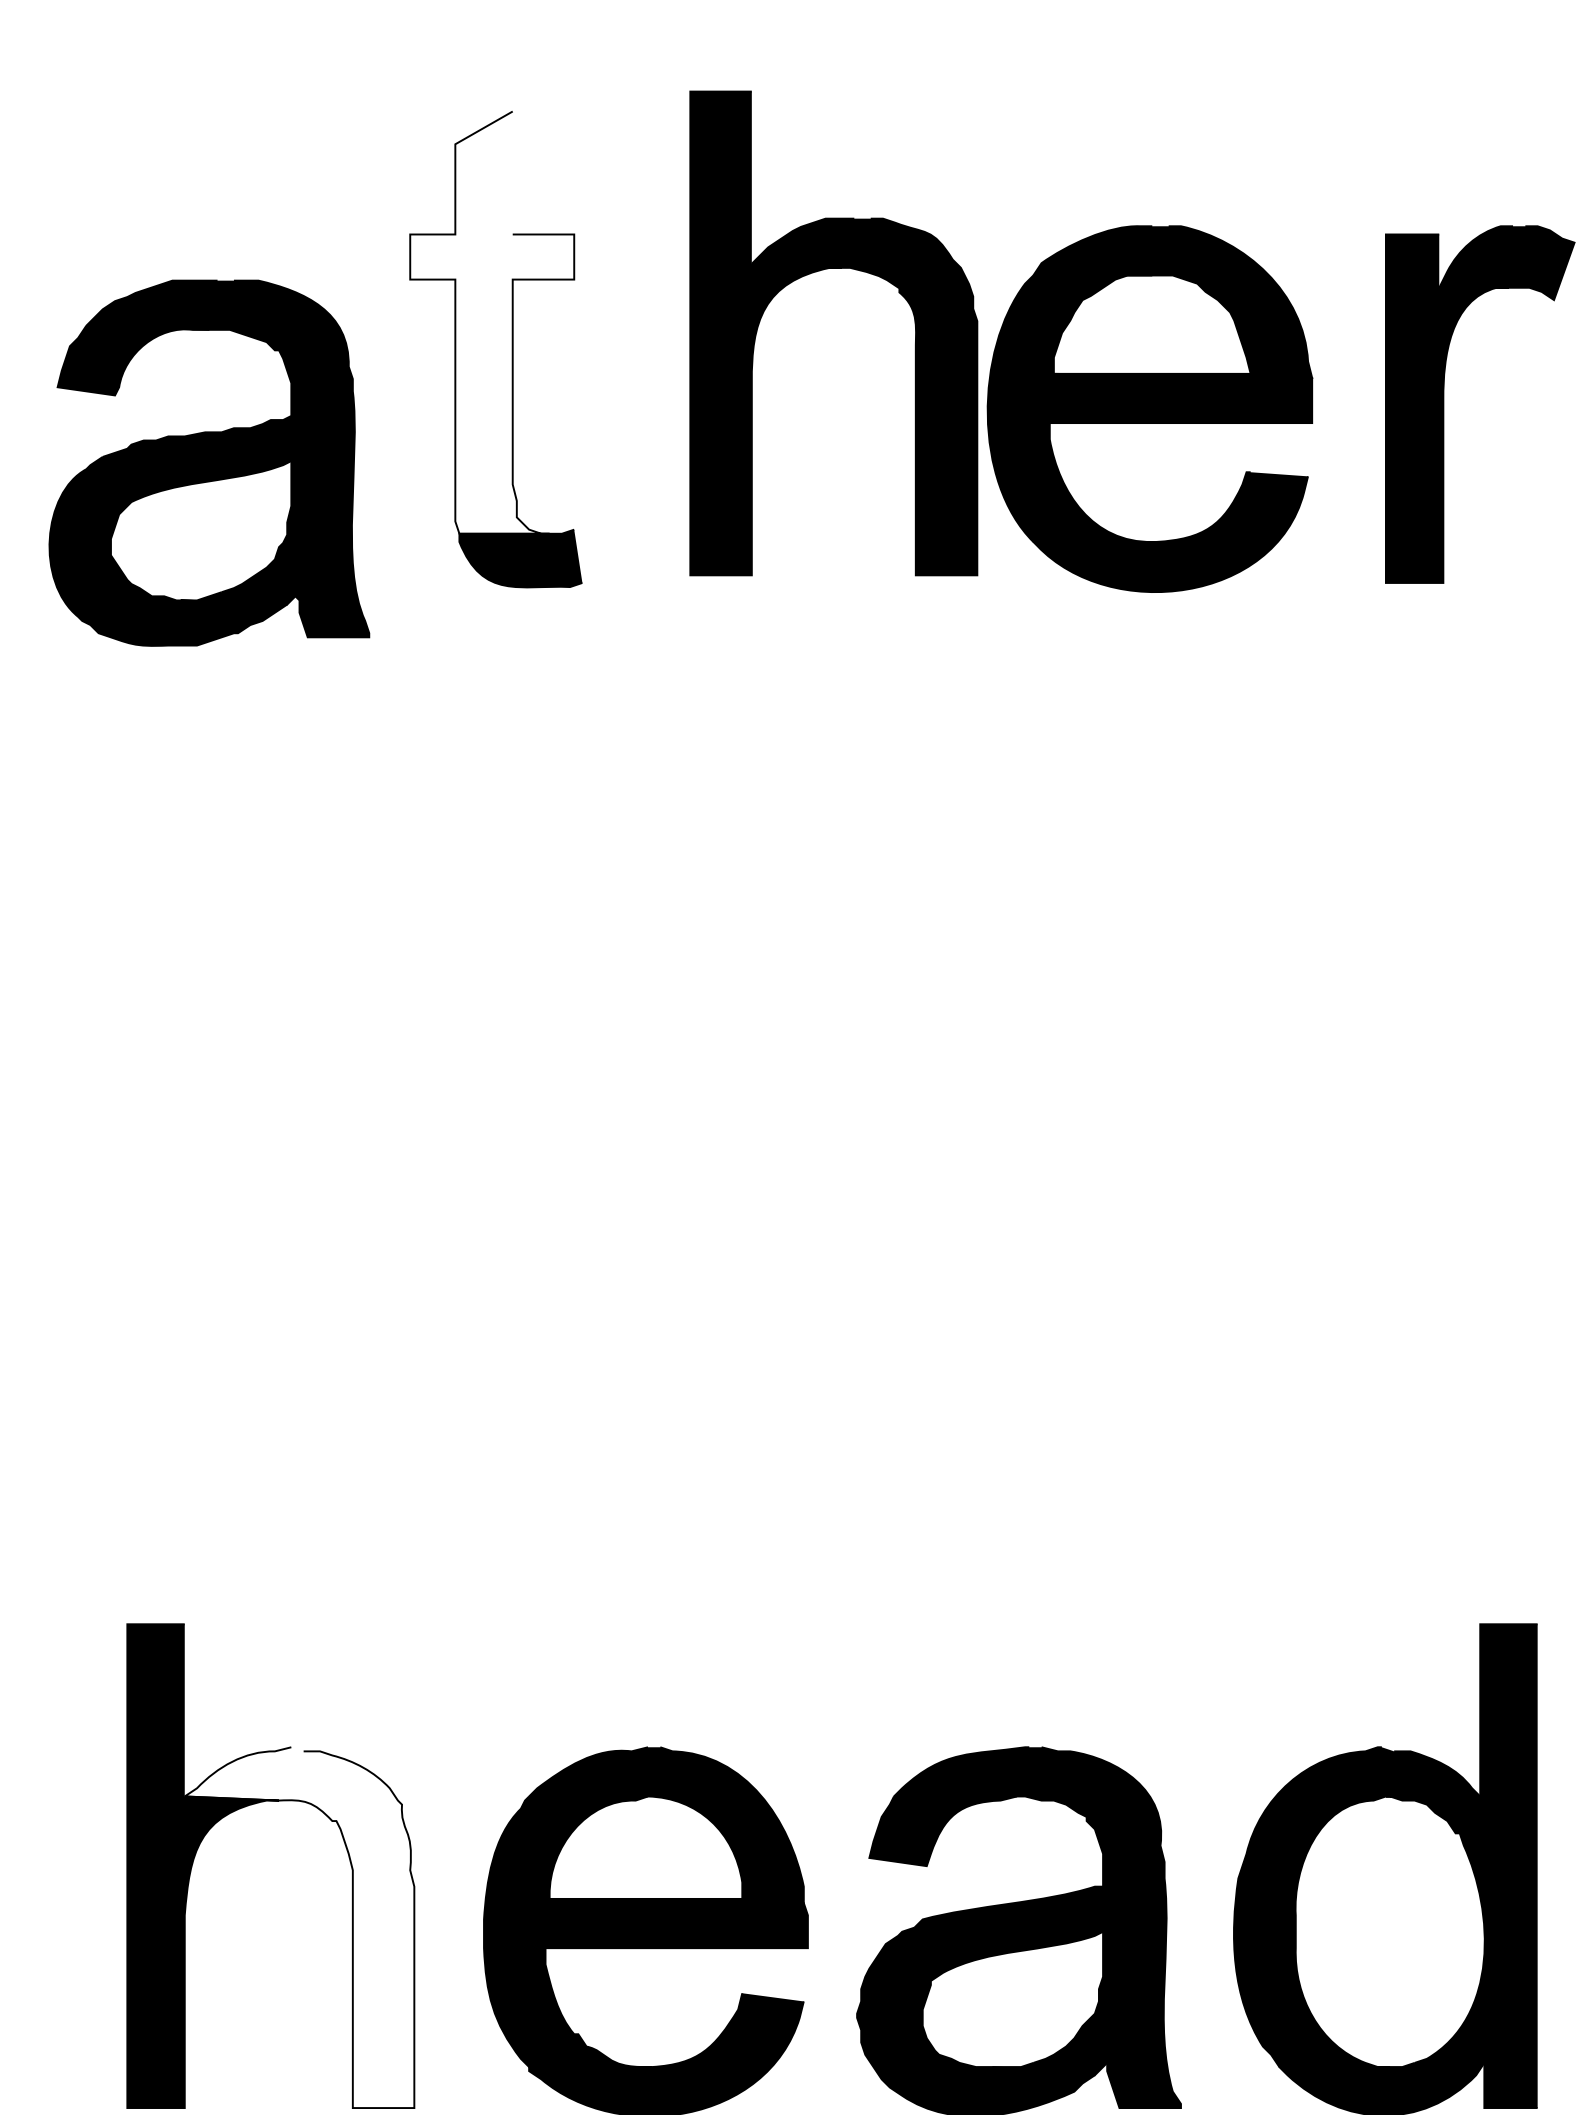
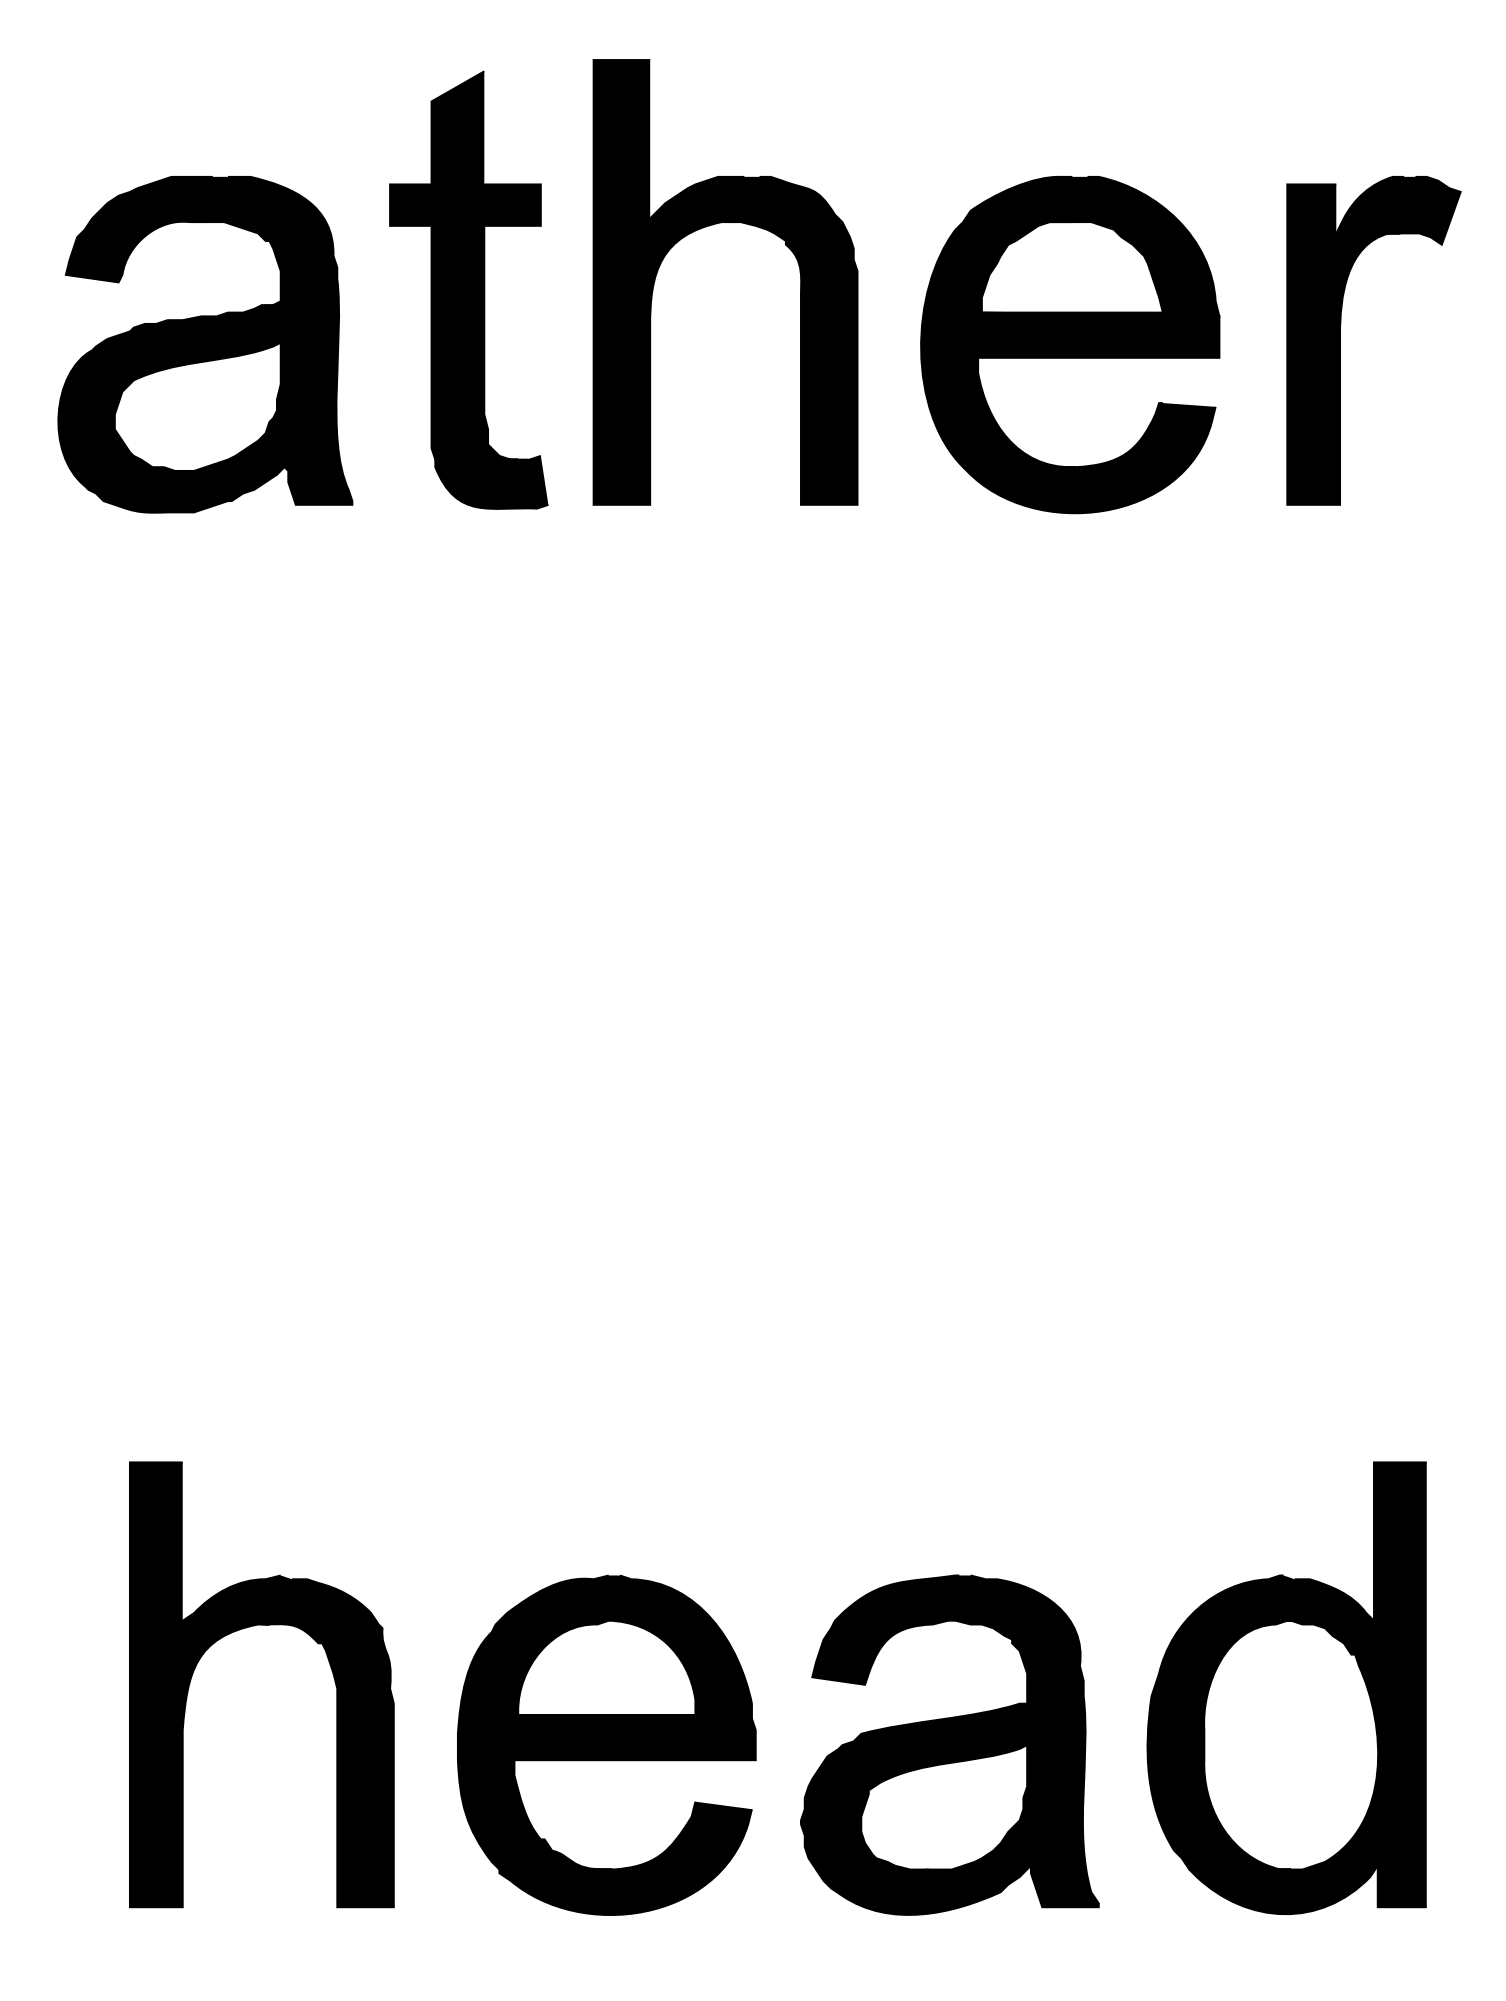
part: (813, 273) -> (706, 227), moved
fill: (492, 322) -> (465, 265), added
part: (209, 462) -> (205, 344), moved
fill: (298, 1927) -> (287, 1741), added

